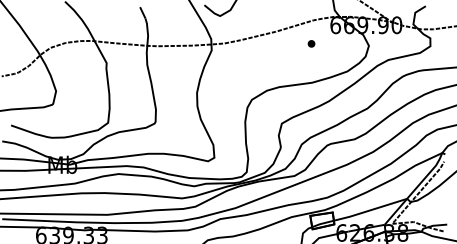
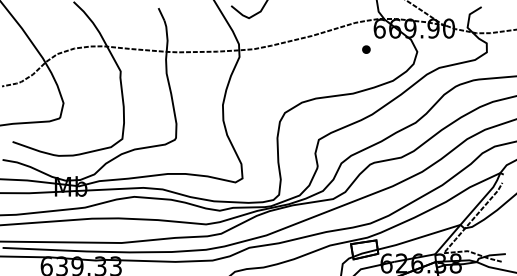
part: (311, 43) -> (366, 49), moved

